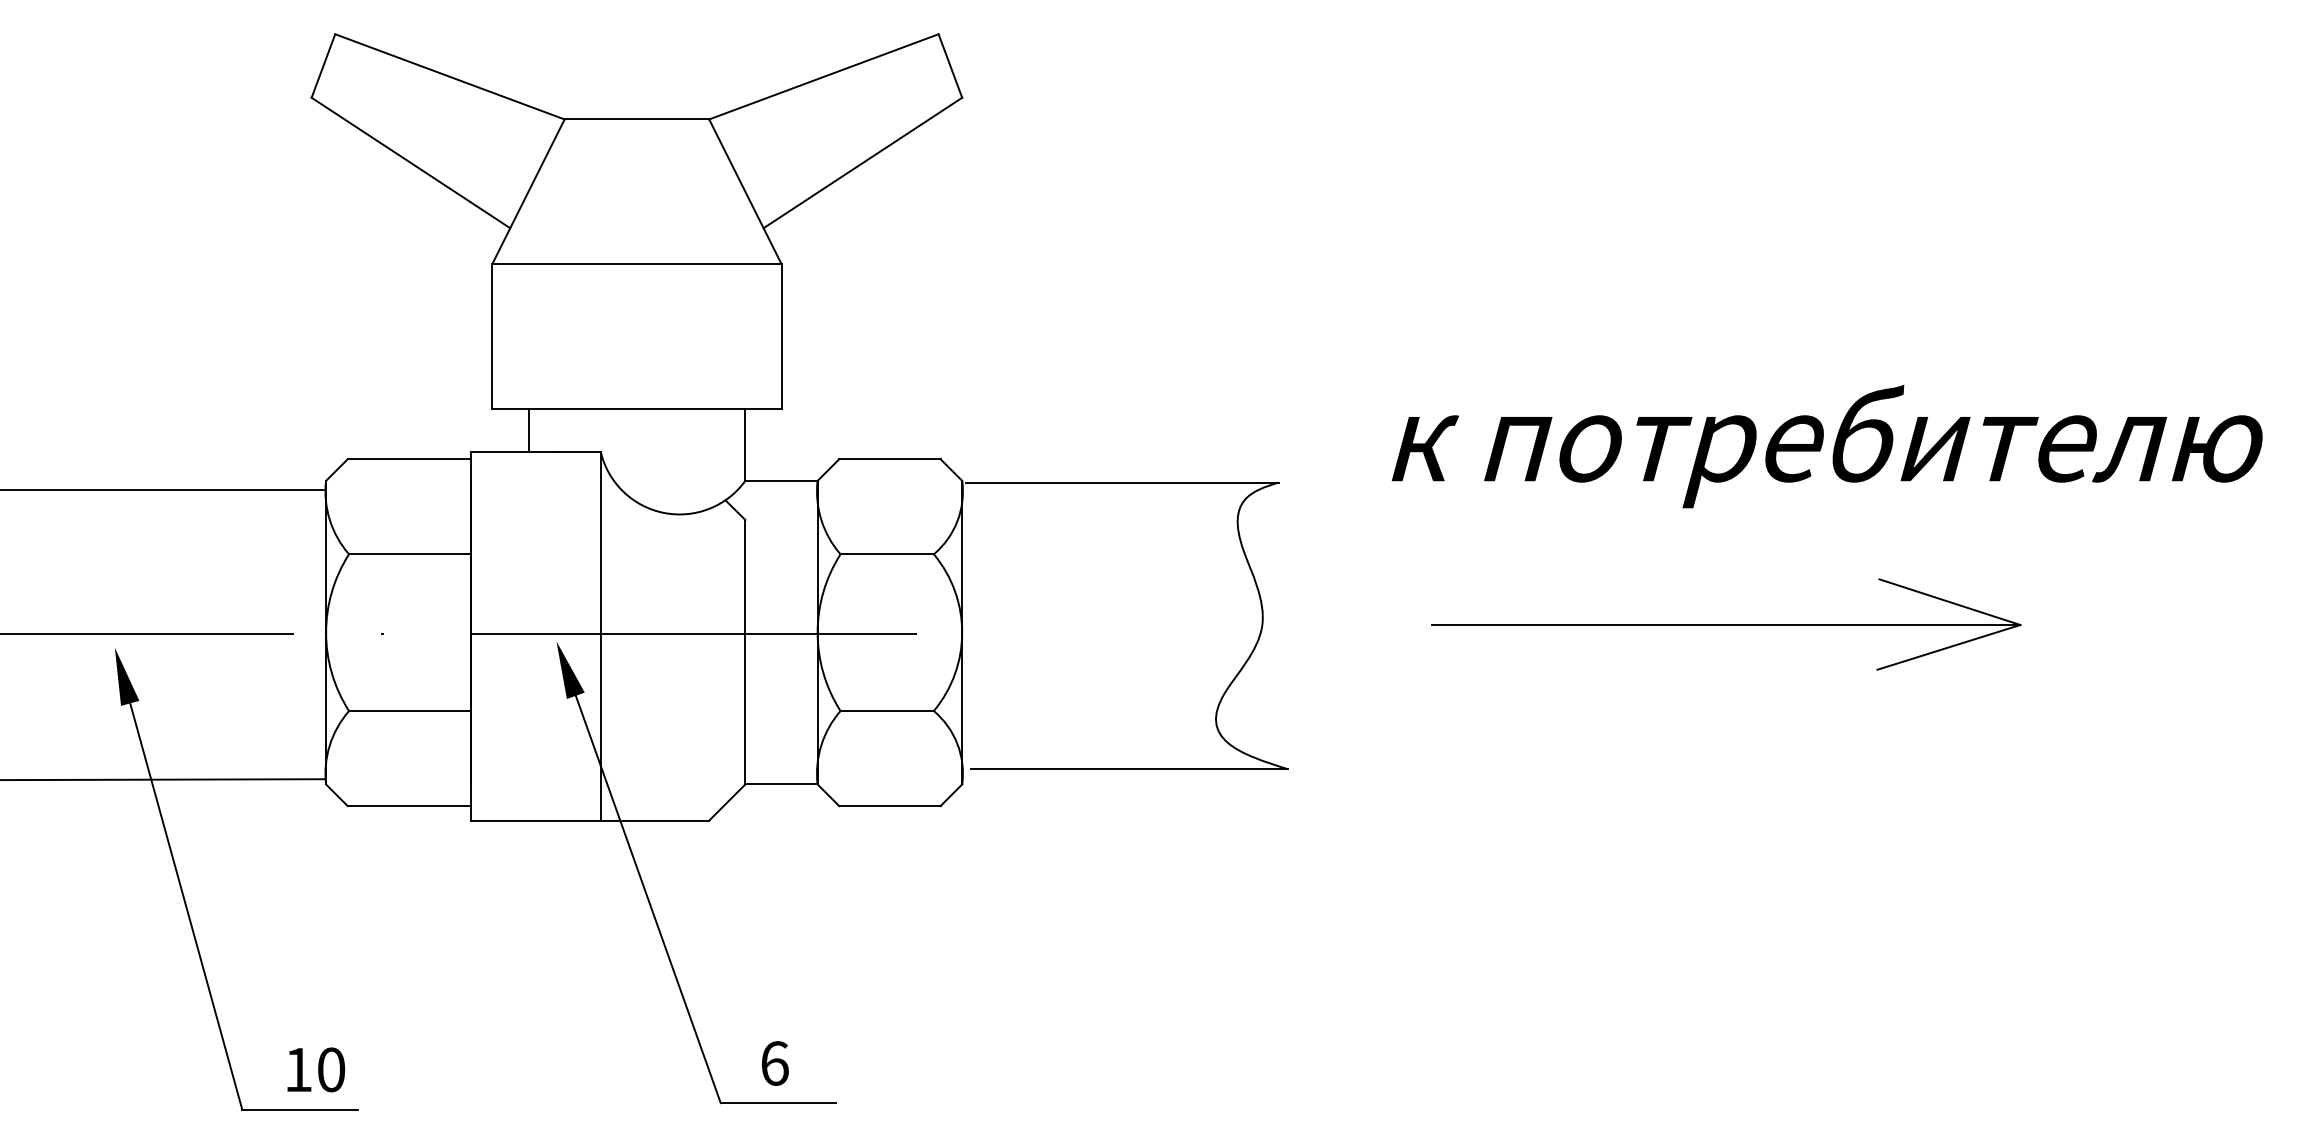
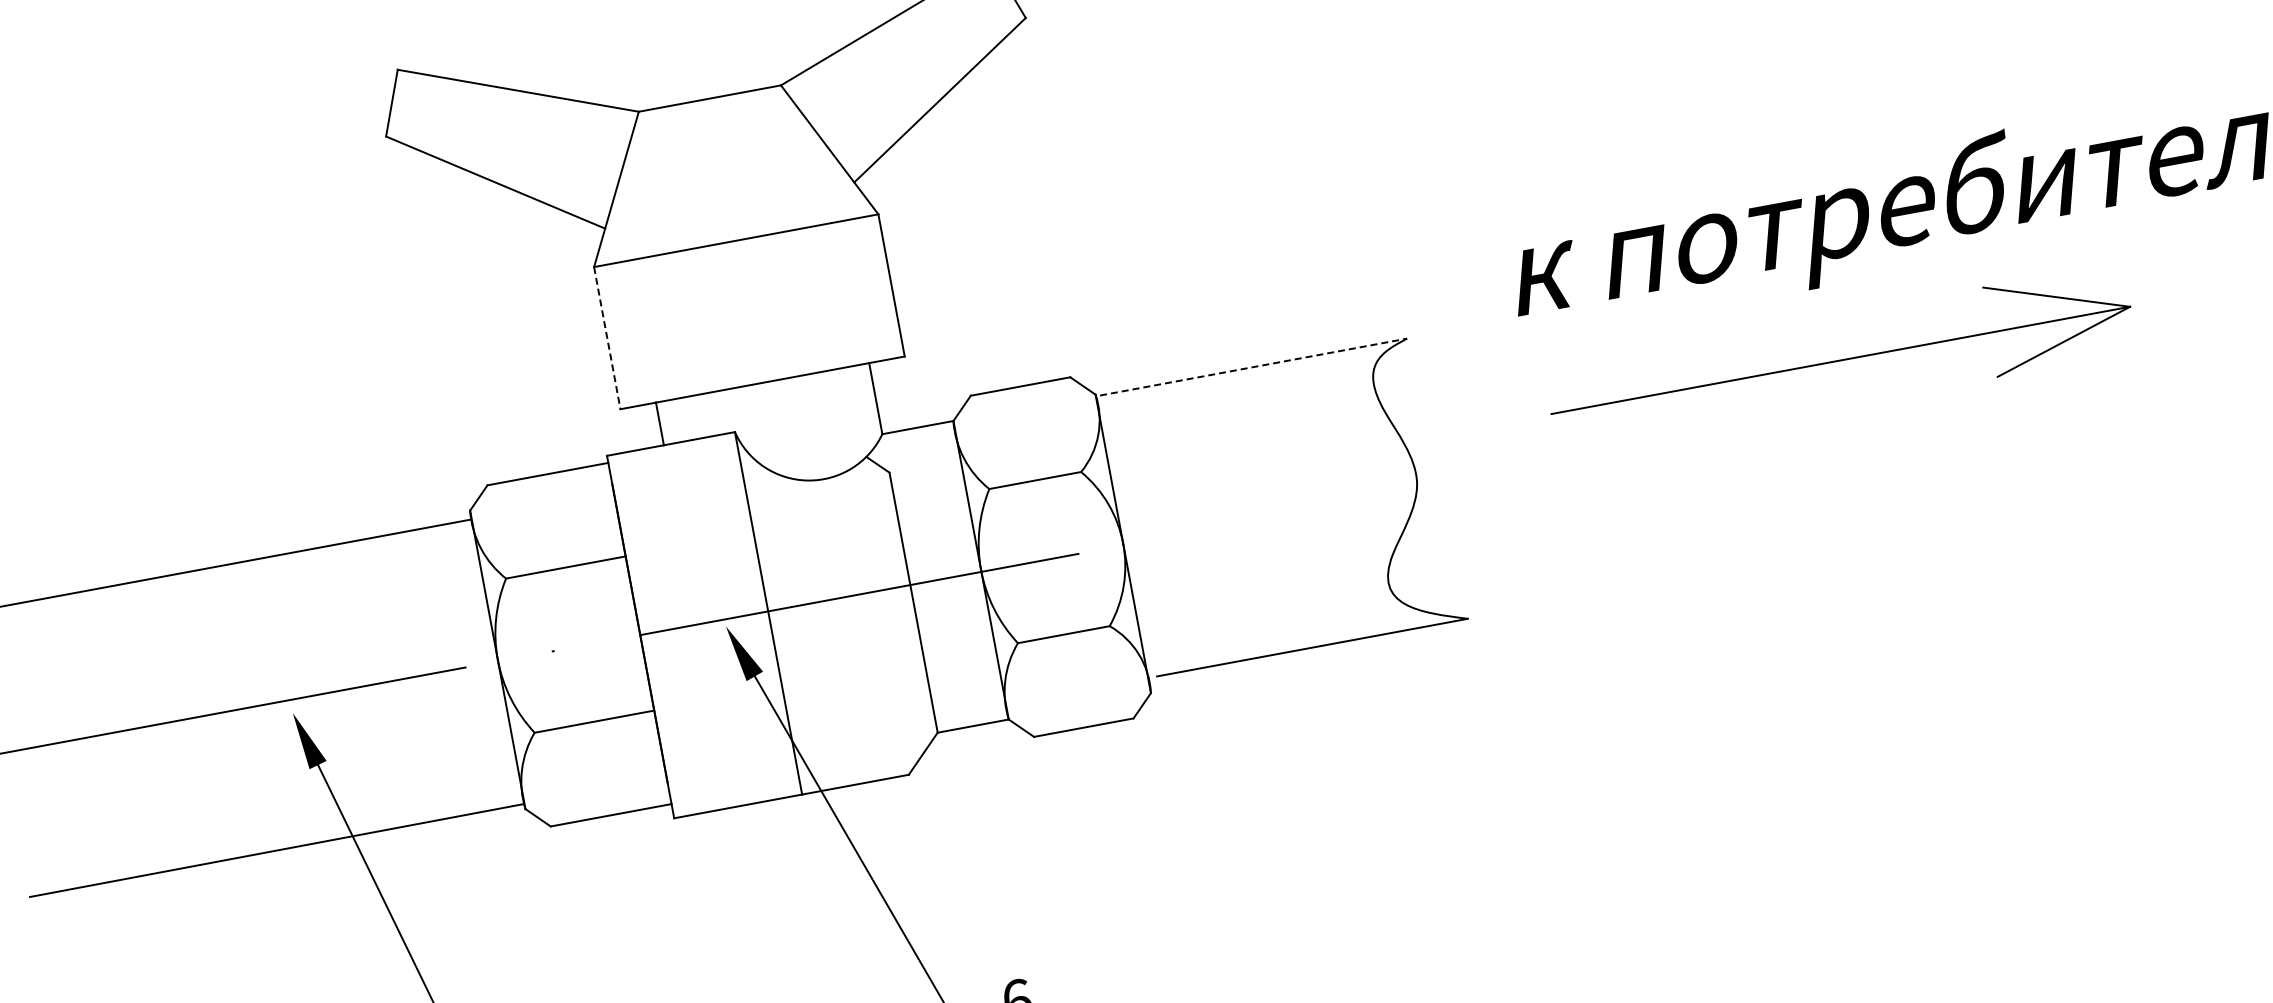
line: (492, 336) -> (607, 338), solid -> dashed
line: (1123, 482) -> (1254, 366), solid -> dashed
part: (1726, 624) -> (1841, 359), moved

